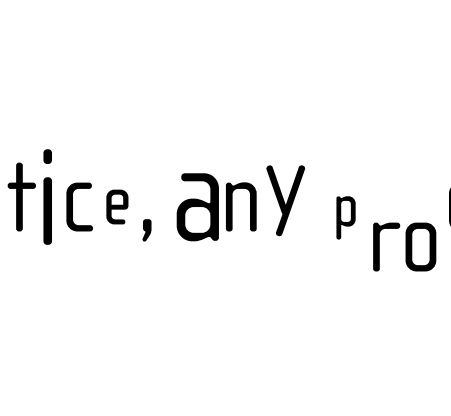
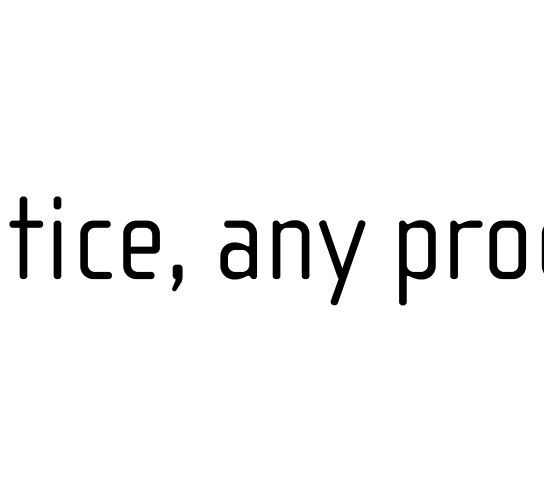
part: (47, 196) -> (57, 237), size x0.71
part: (285, 200) -> (341, 262), moved
part: (117, 206) -> (141, 249), size x1.43
part: (197, 206) -> (238, 249), size x0.71
part: (345, 217) -> (416, 262), size x1.67
part: (404, 246) -> (487, 249), moved

